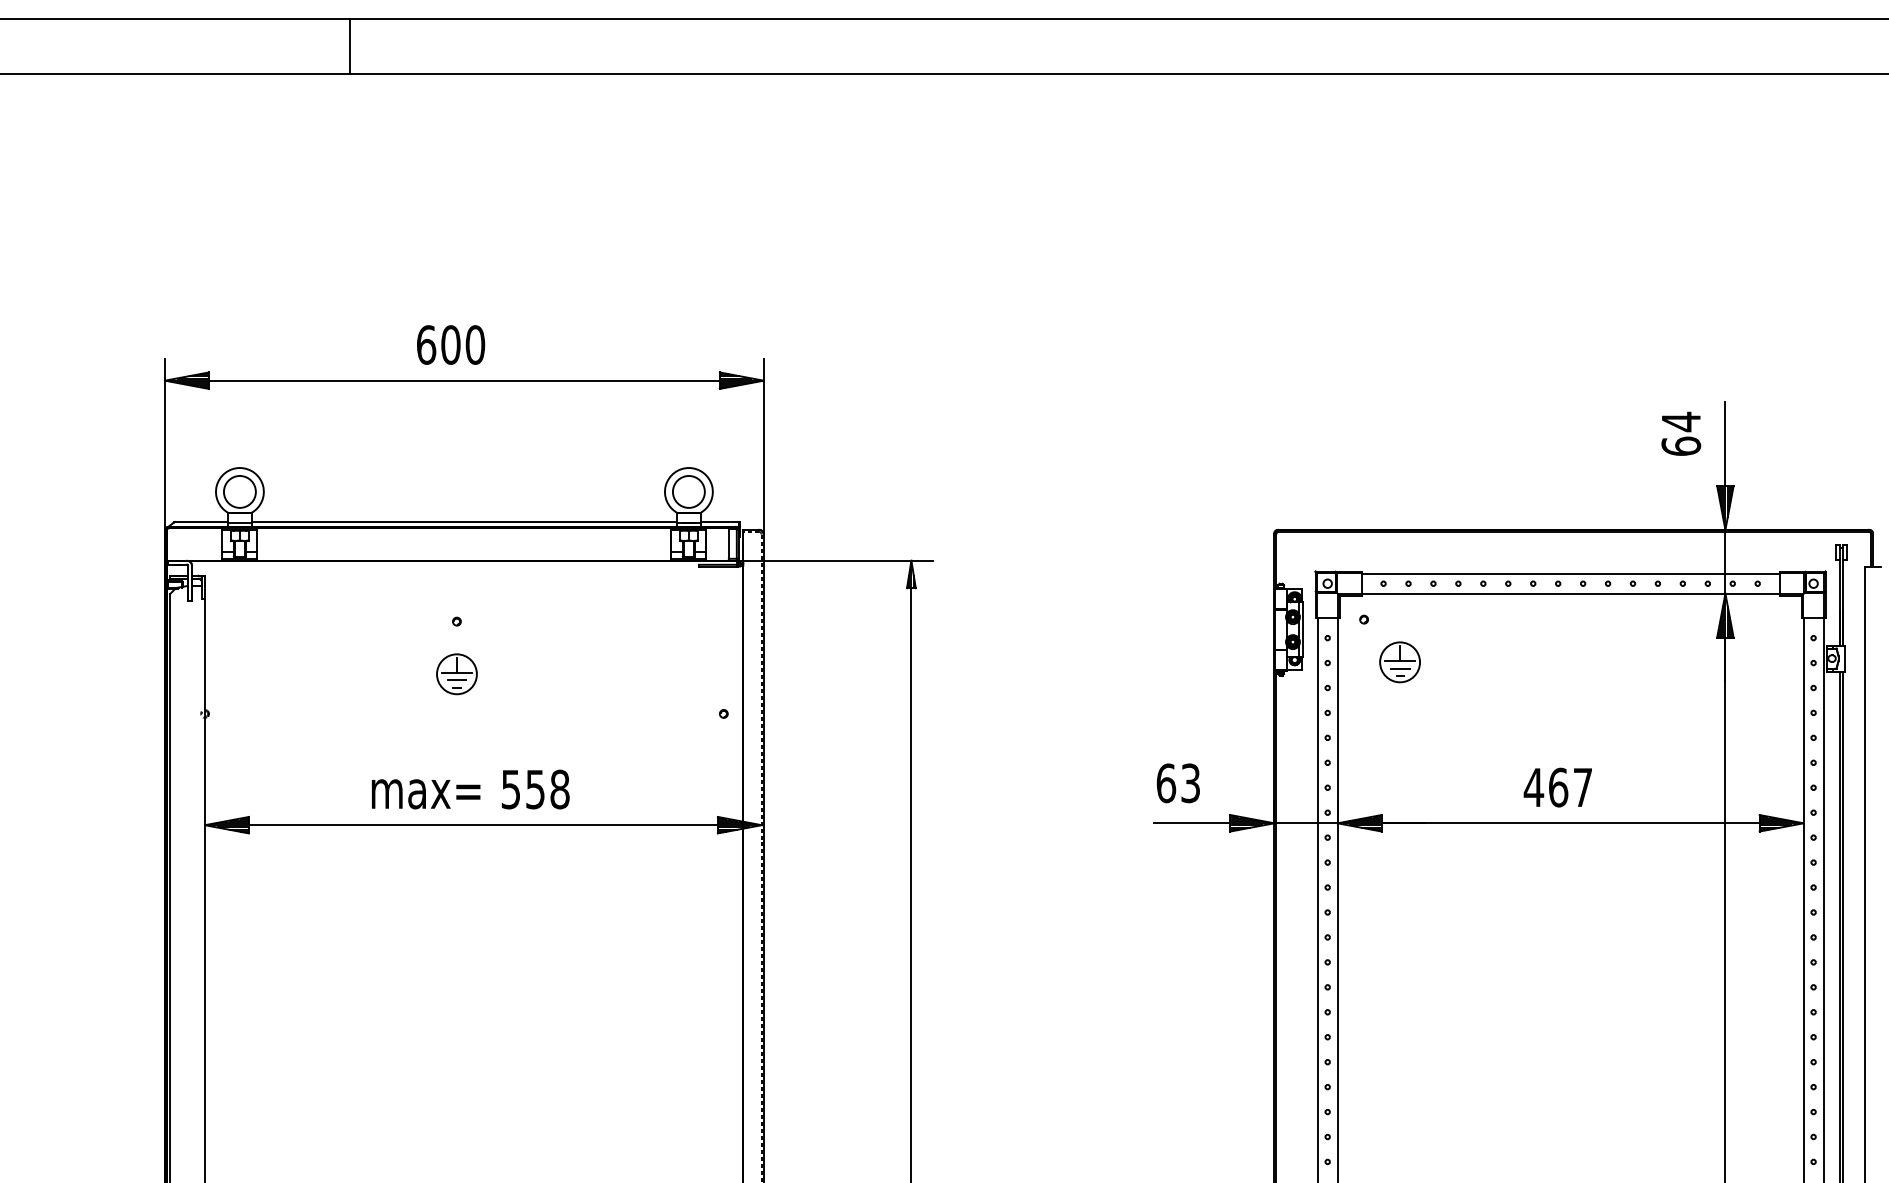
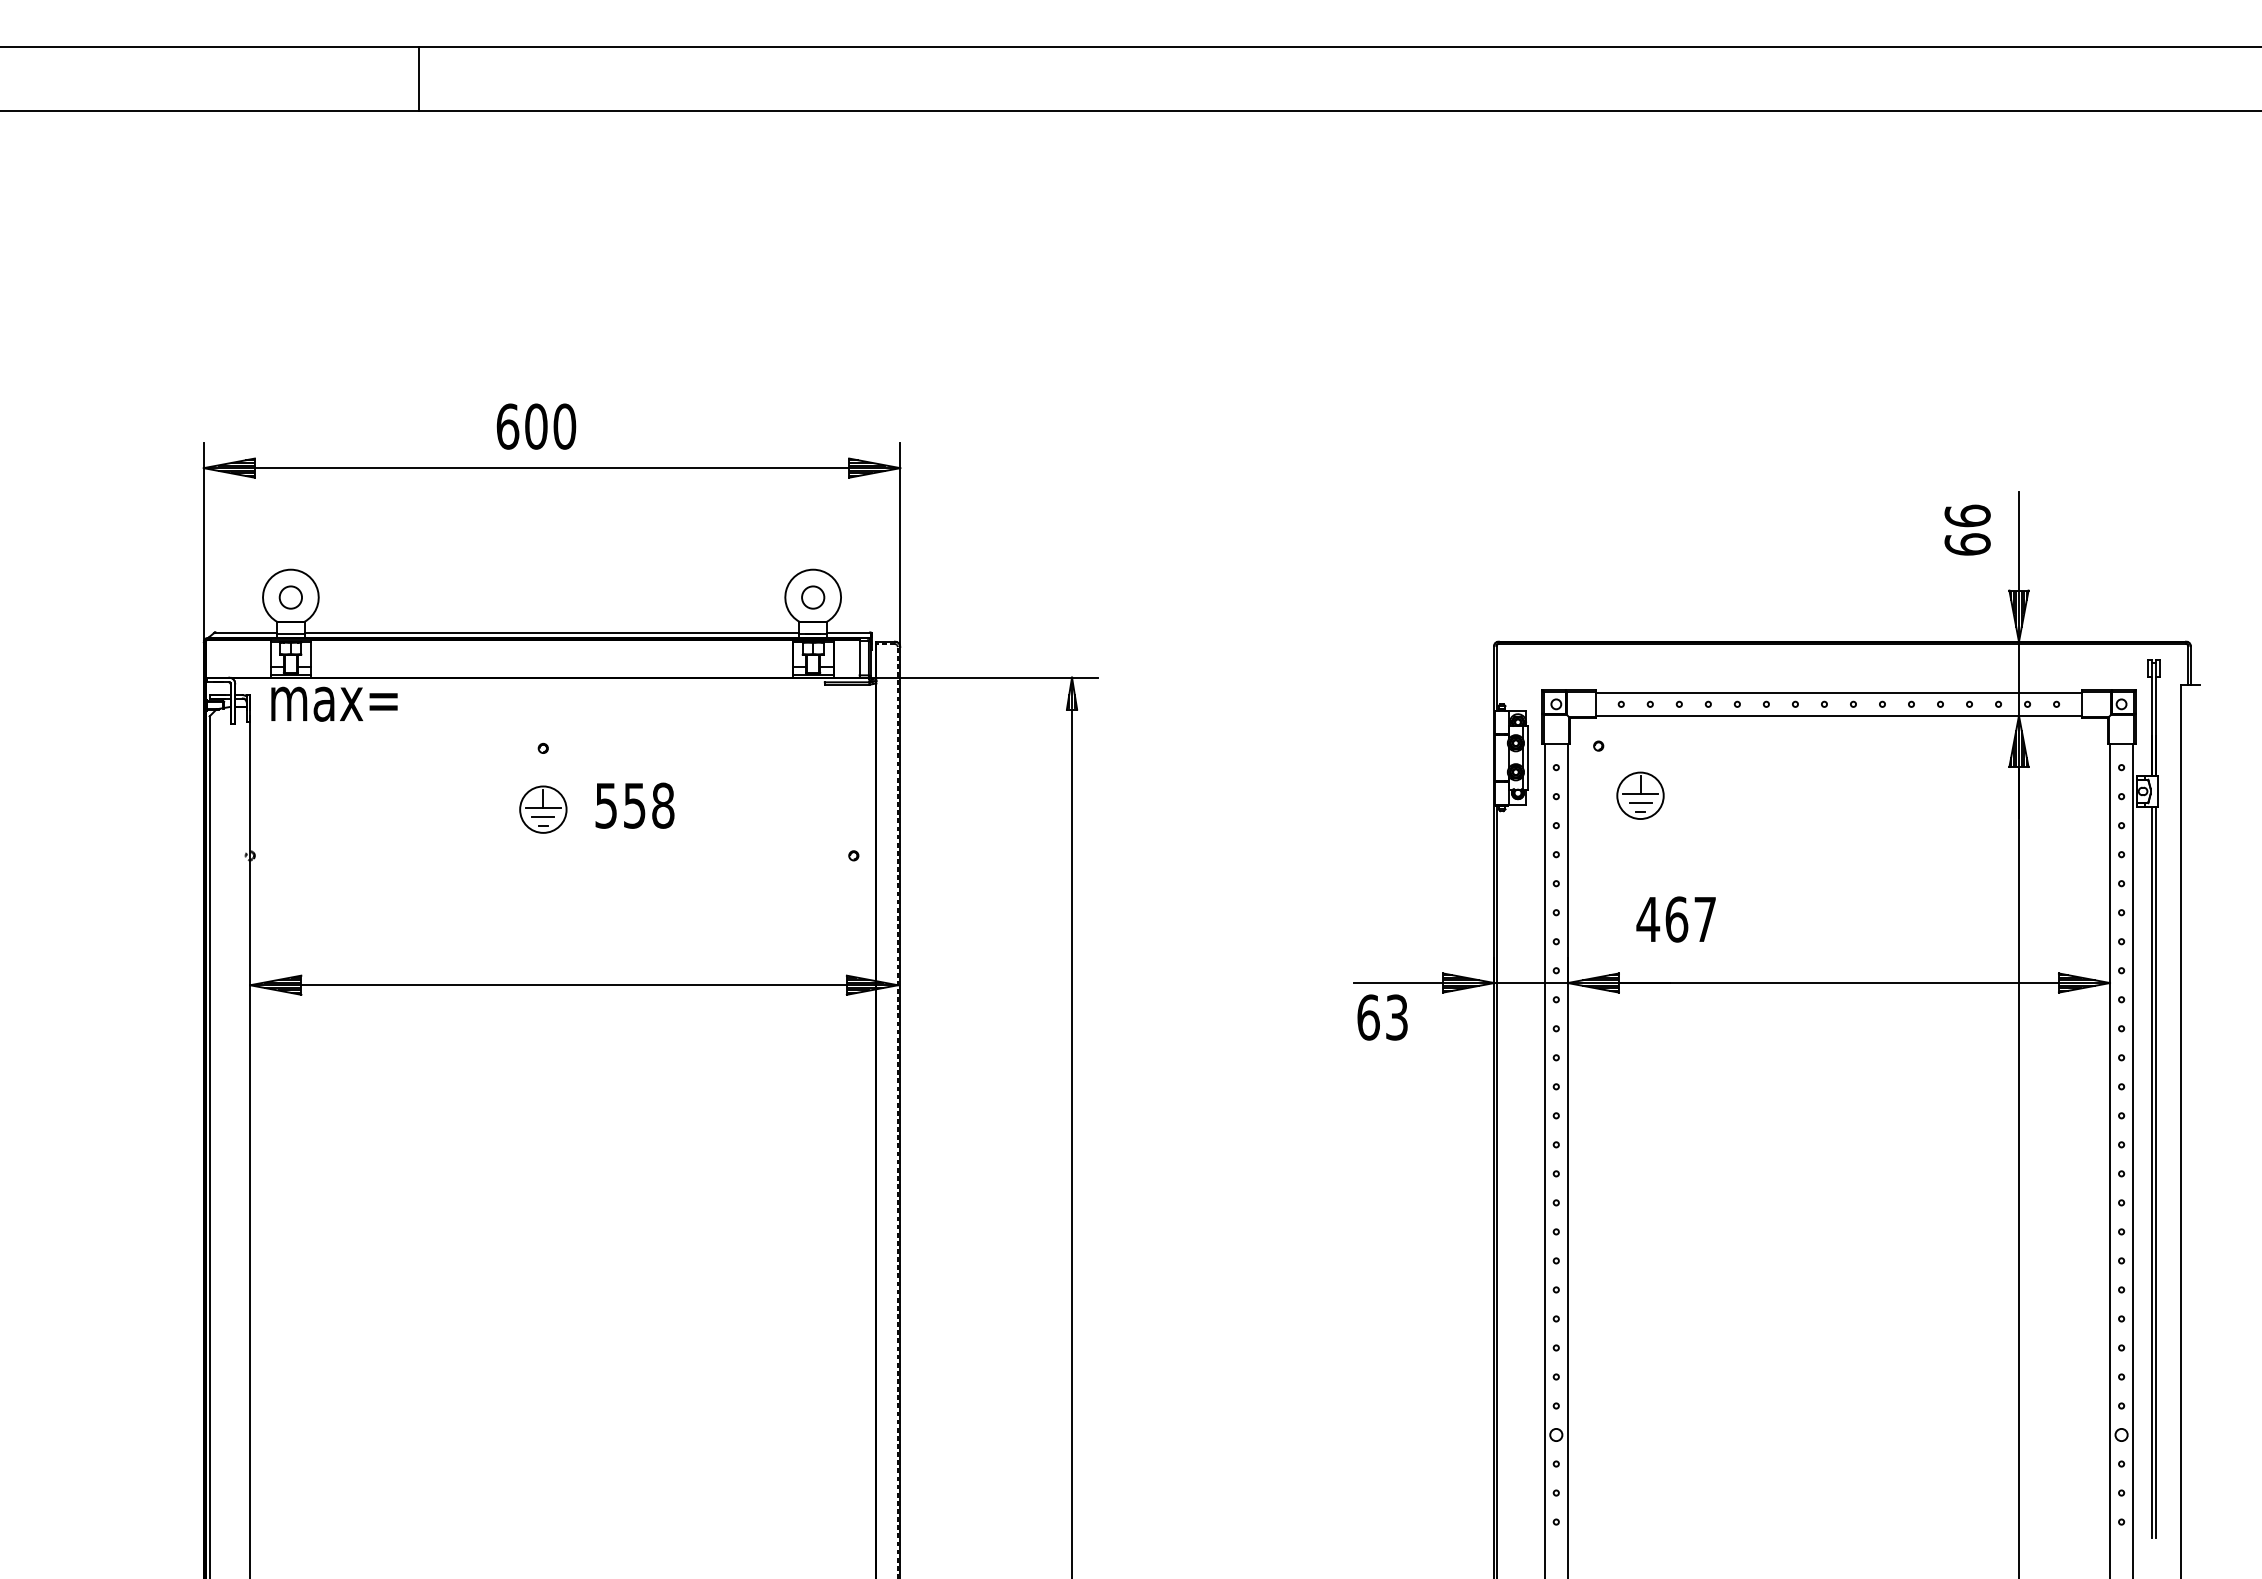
text: (1681, 422) -> (1967, 516), 64 -> 66
circle: (239, 491) -> (290, 597), size x0.6
circle: (688, 491) -> (812, 597), size x0.6
text: (1178, 783) -> (1382, 1017), moved
text: (1557, 787) -> (1675, 919), moved
text: (535, 789) -> (634, 805), moved
text: (426, 793) -> (334, 703), moved

